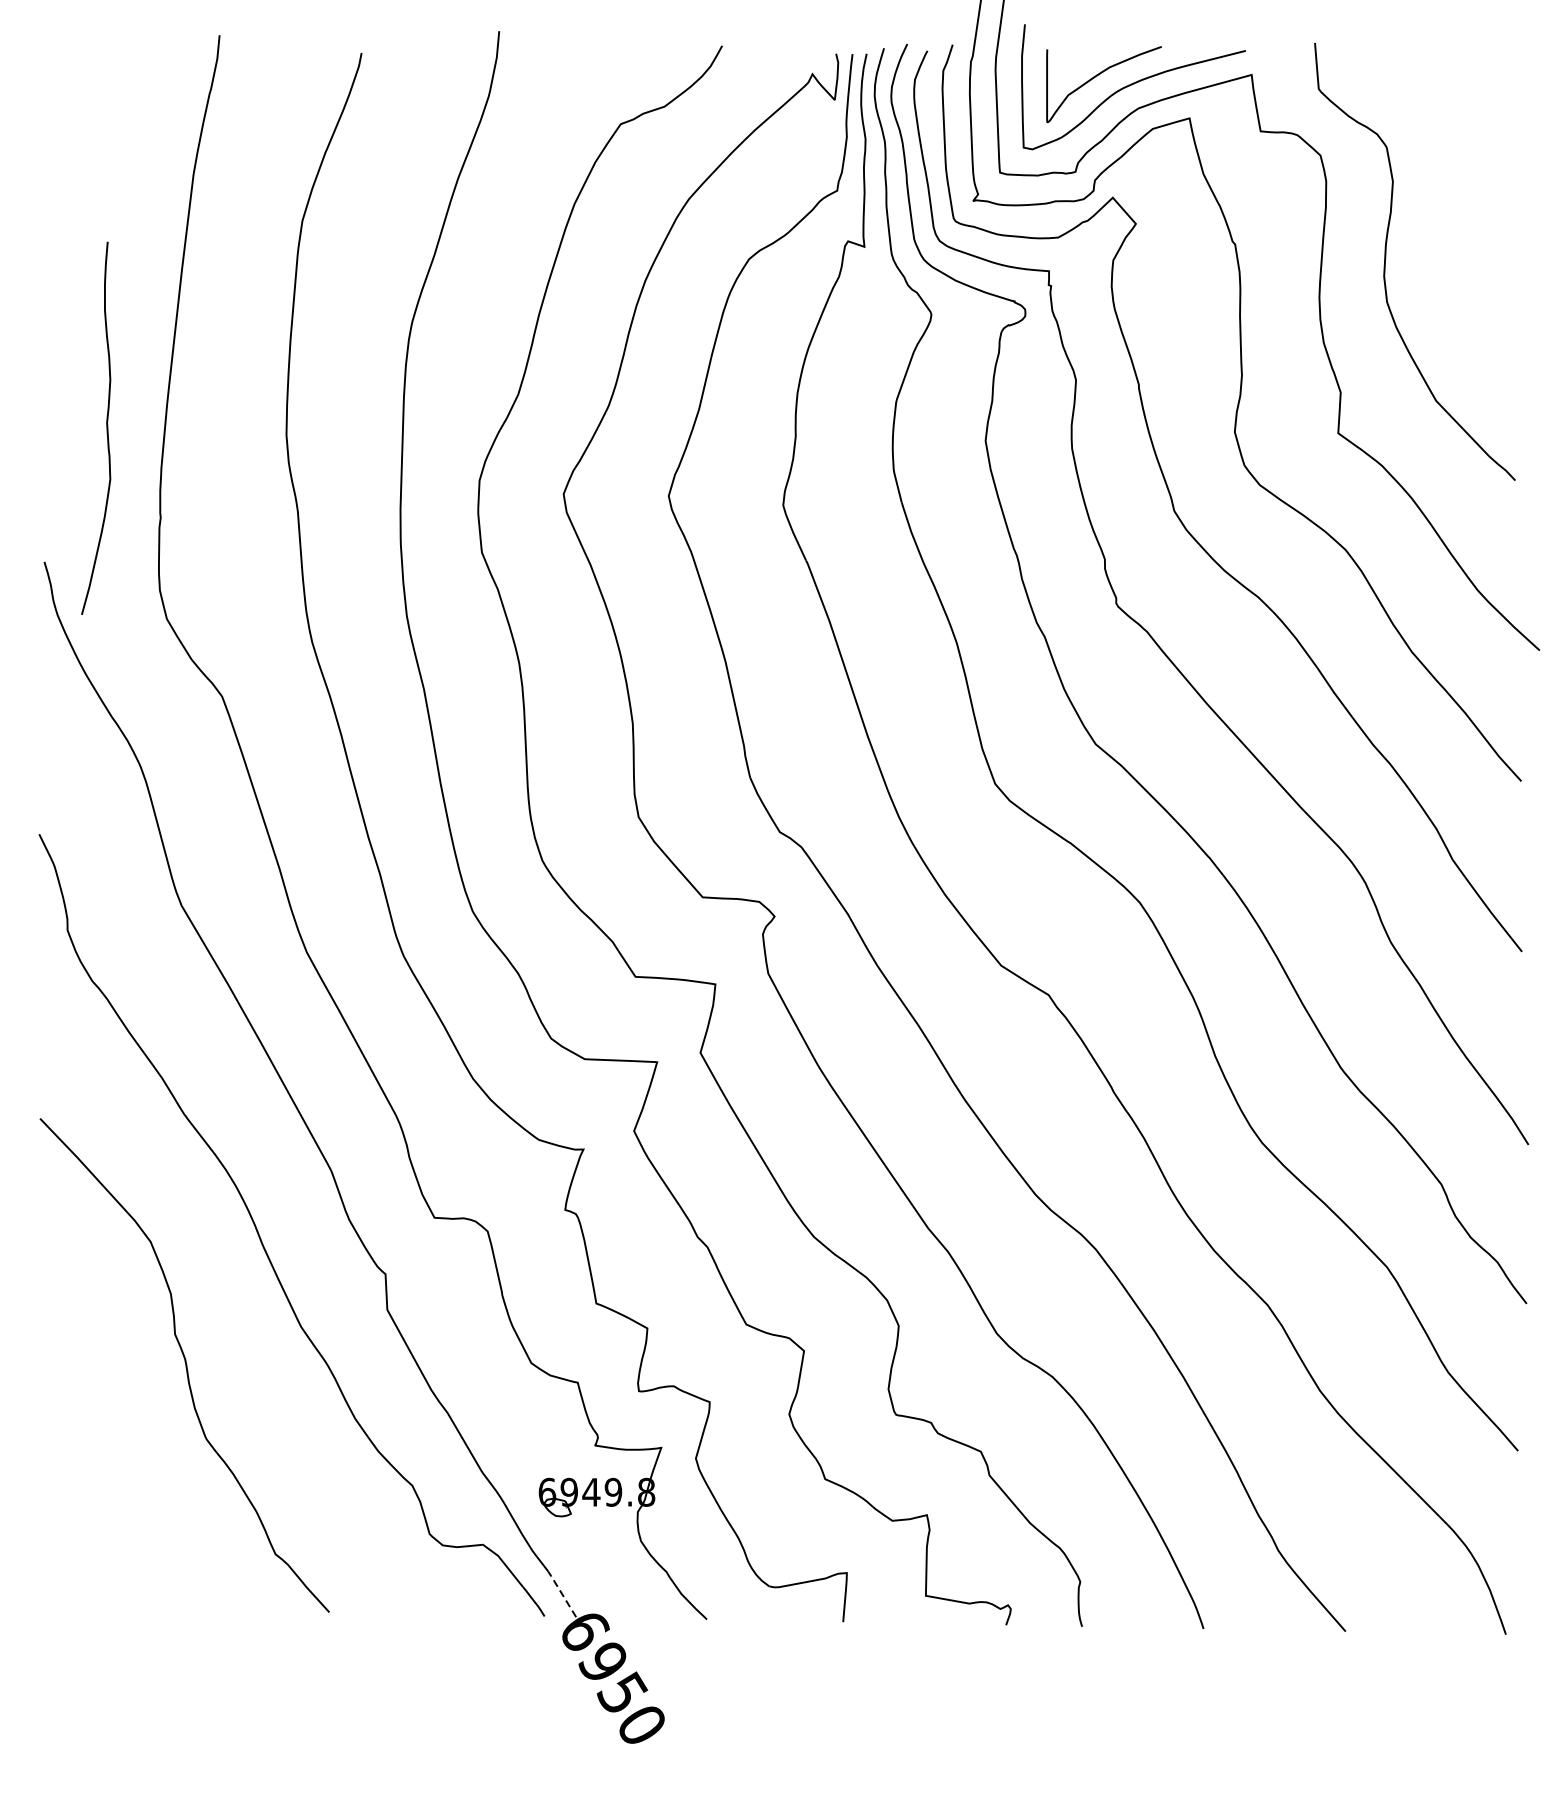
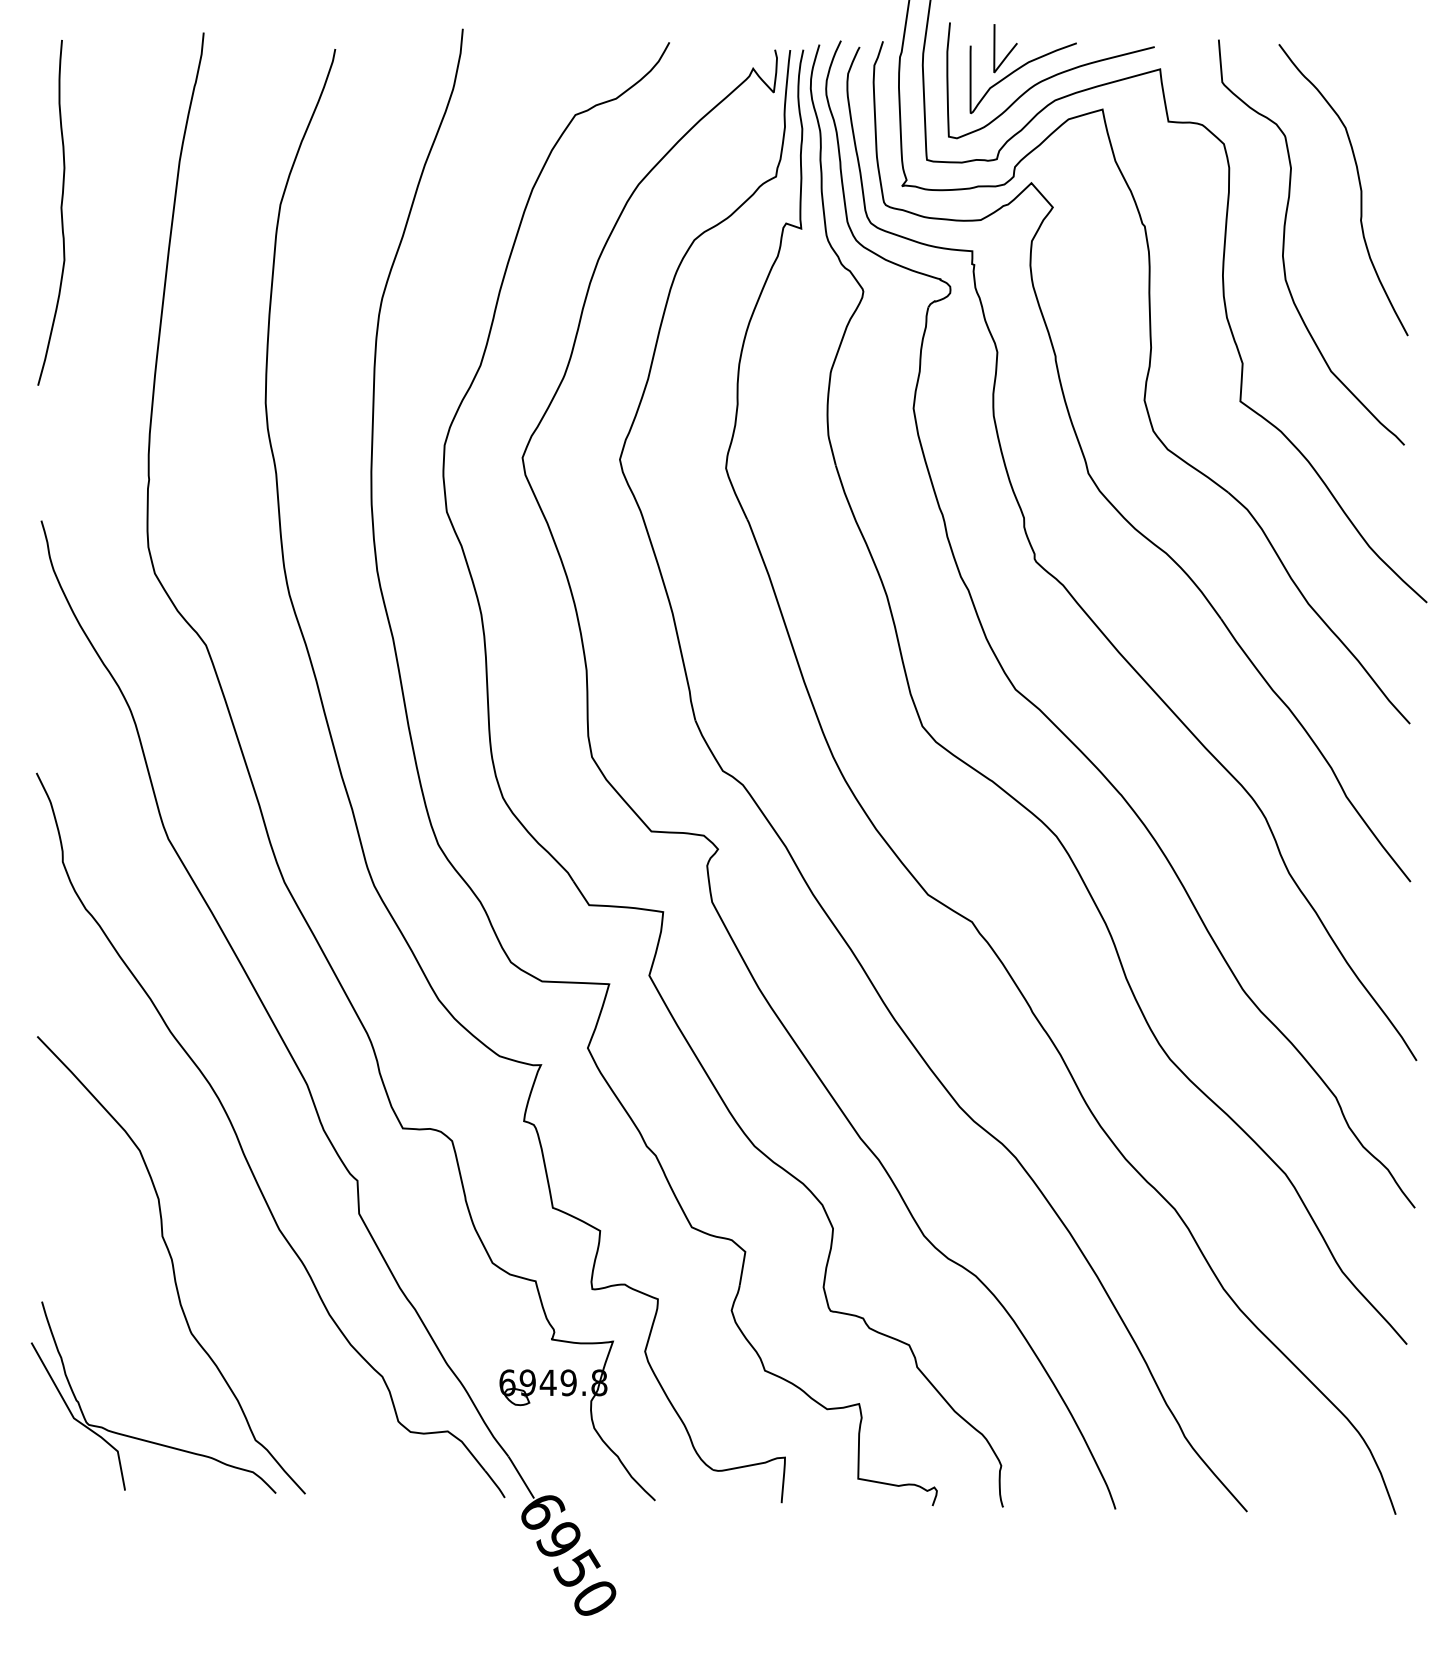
line: (1089, 55) -> (1009, 51), added
curve: (1466, 202) -> (1359, 187), added
curve: (106, 427) -> (60, 212), moved
part: (152, 1552) -> (141, 1438), added
line: (561, 1593) -> (520, 1476), dashed -> solid

